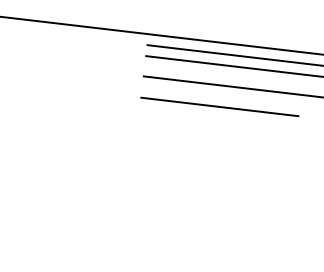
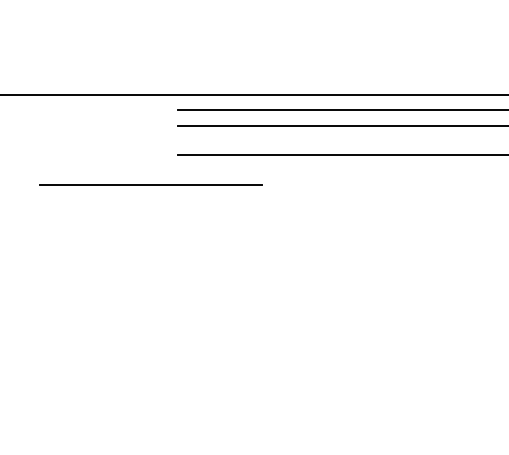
line: (219, 106) -> (150, 184), moved

